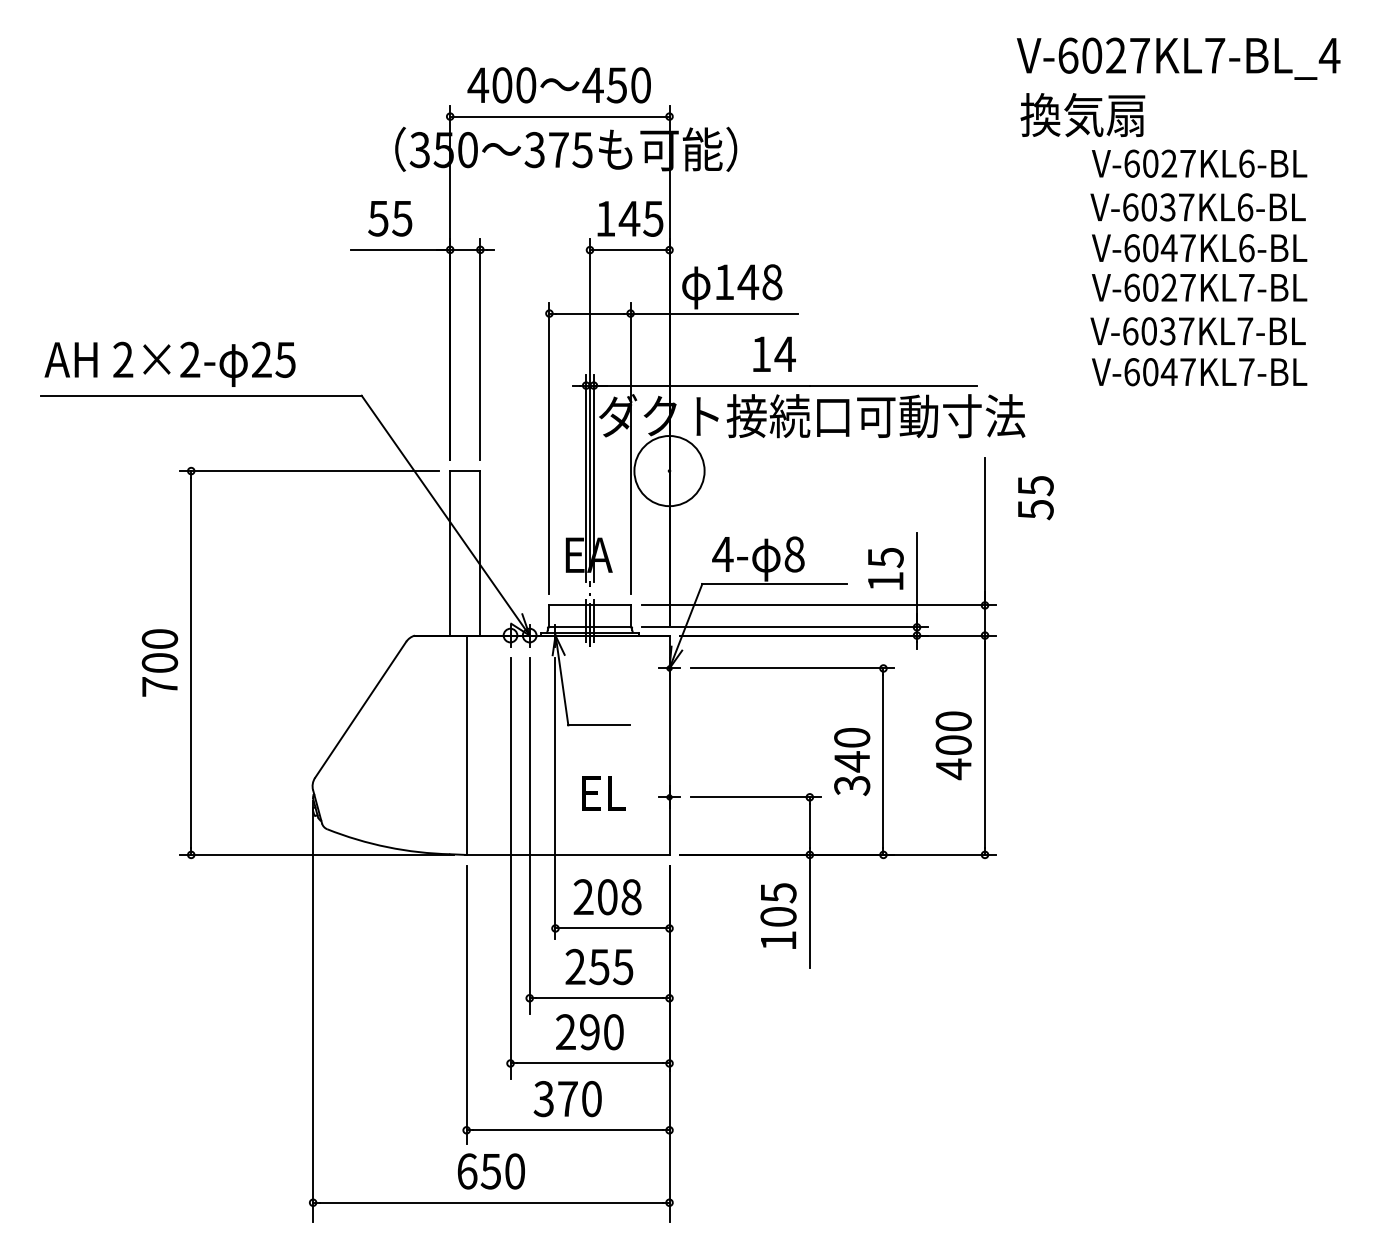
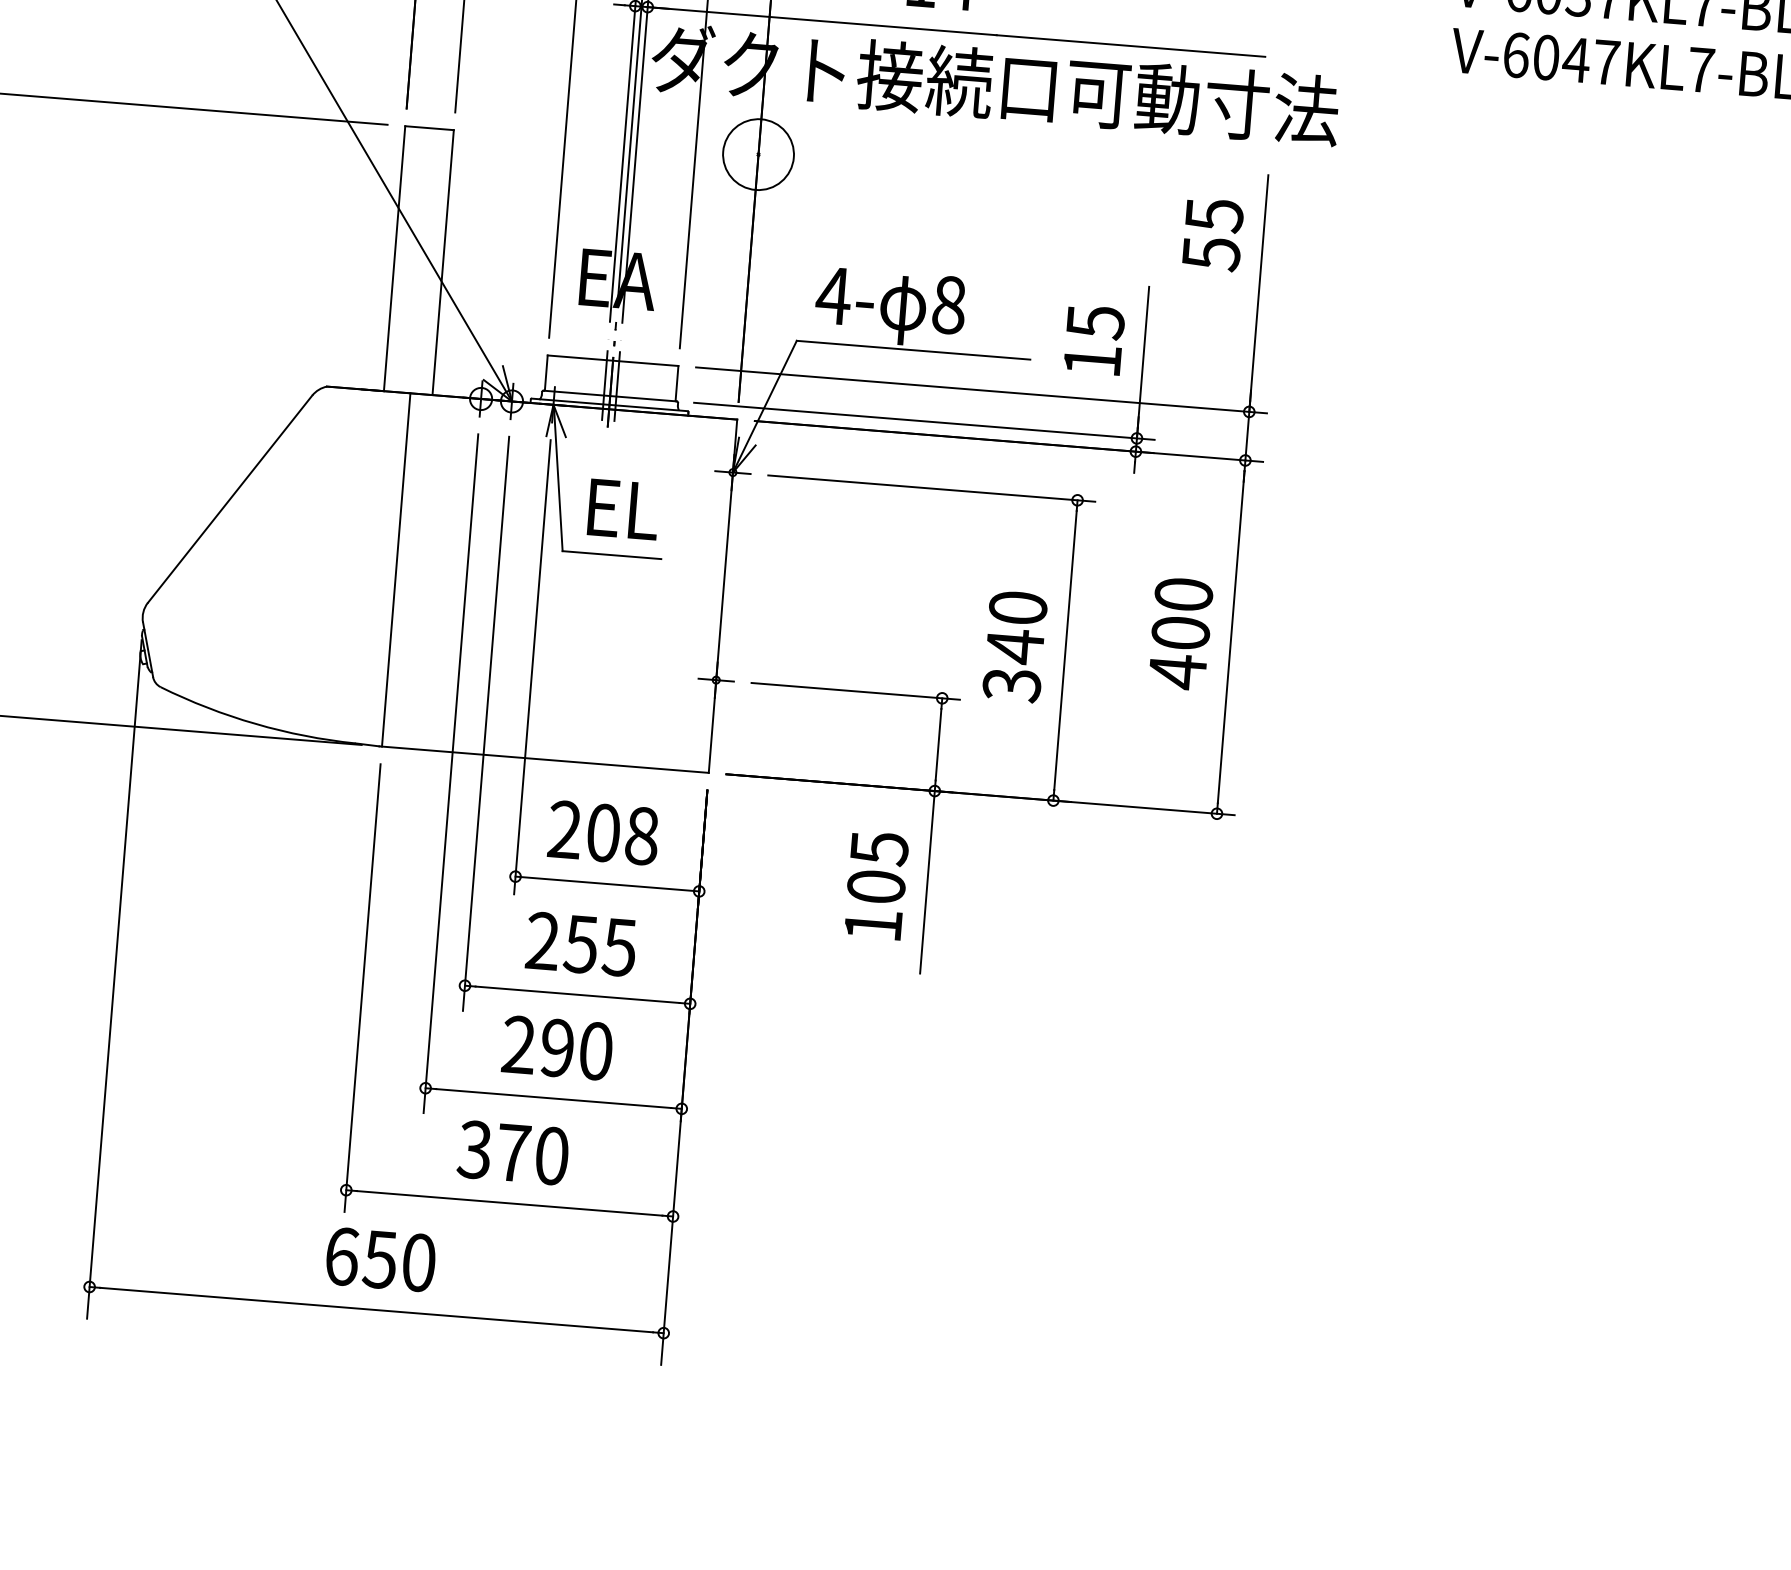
circle: (669, 471) -> (758, 155), size x0.62
text: (1035, 498) -> (1212, 235), moved
text: (603, 793) -> (622, 509), moved

